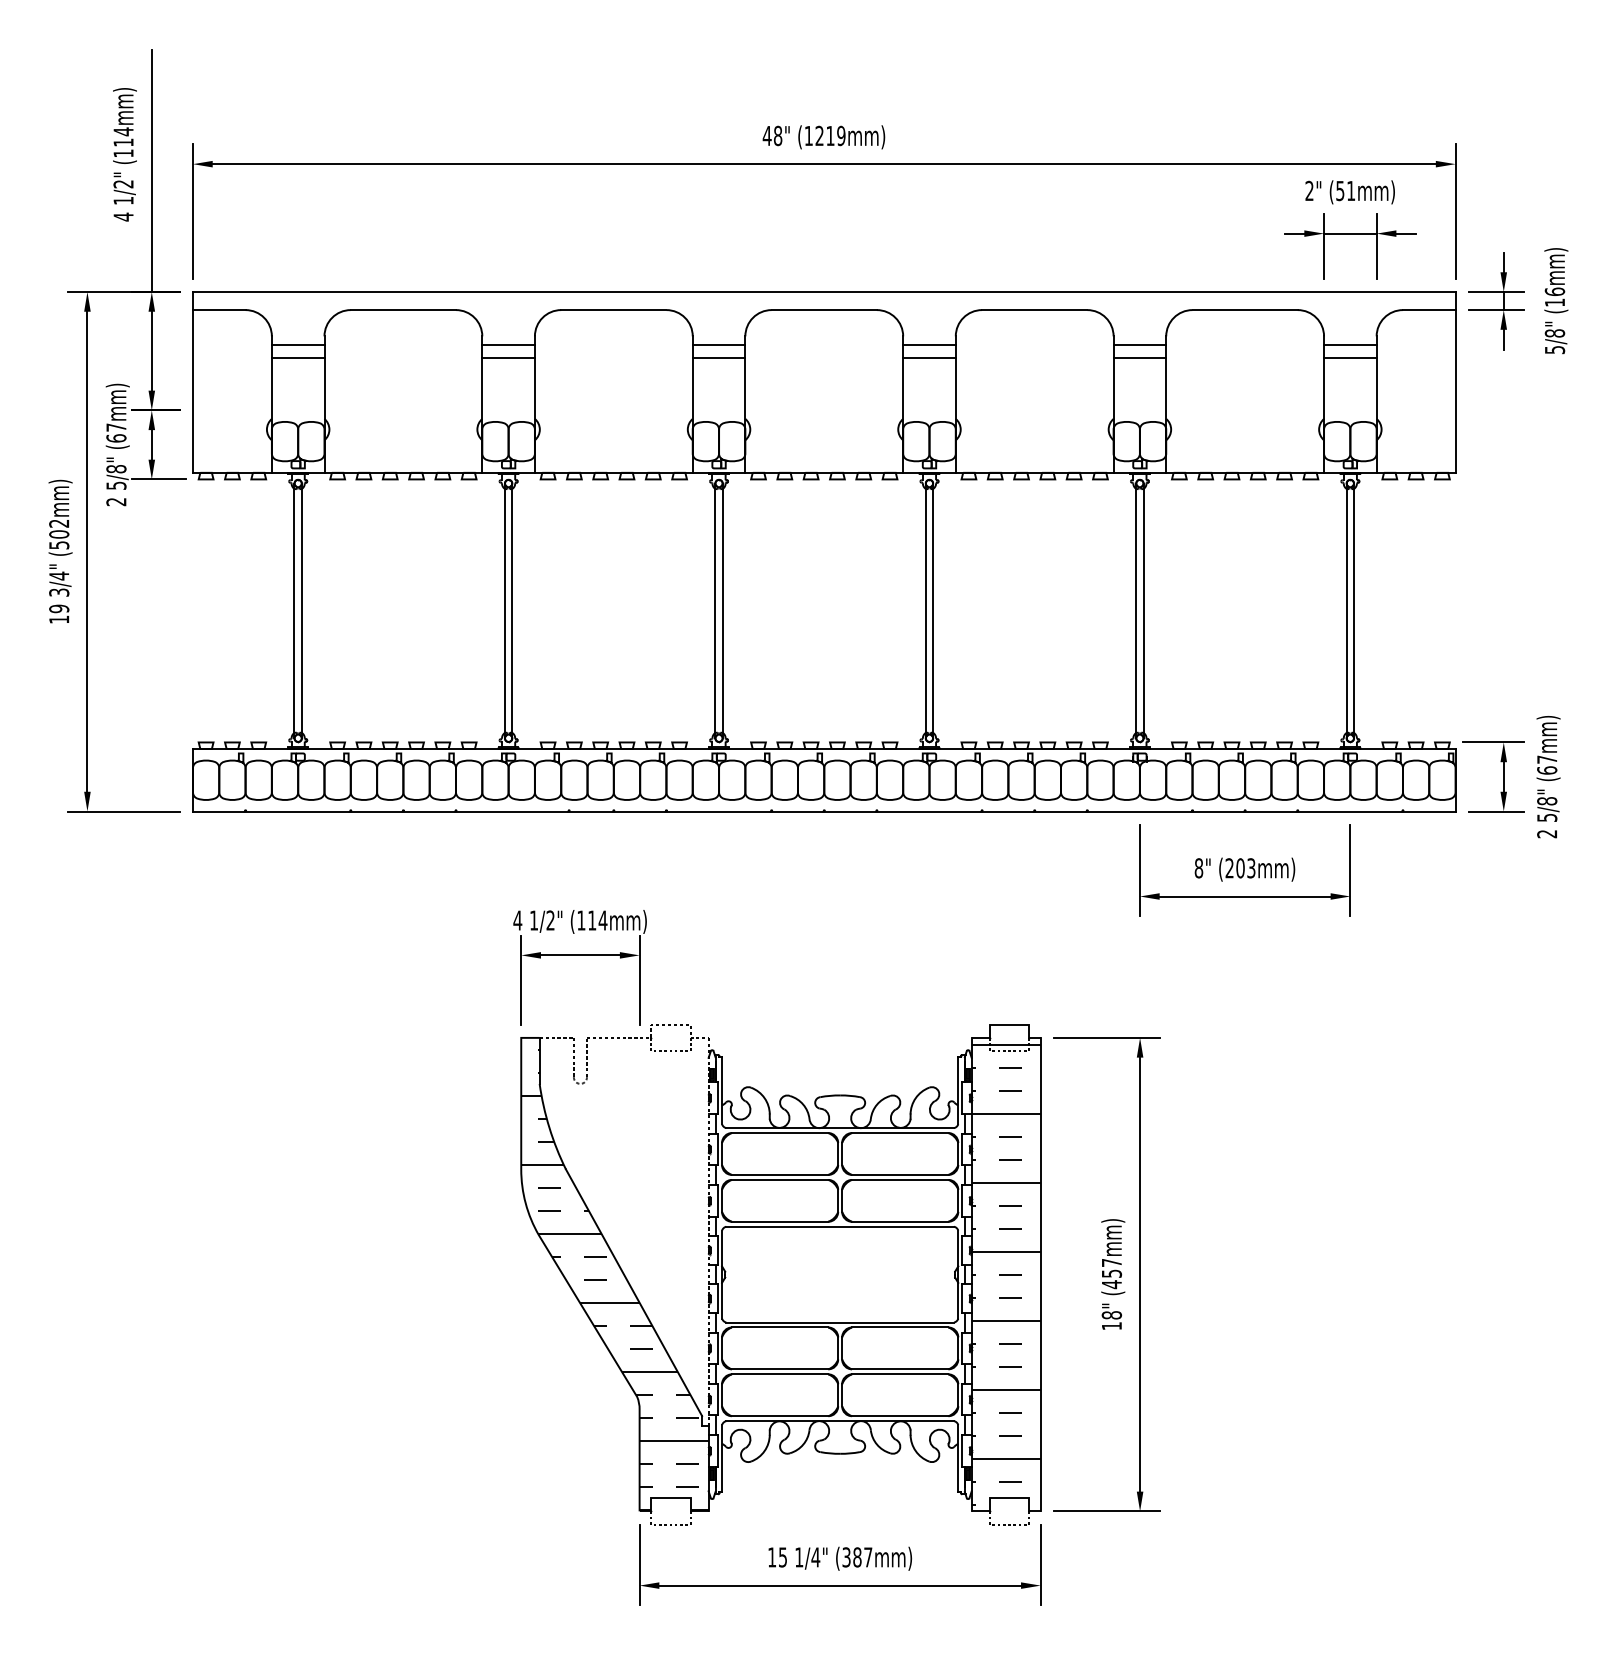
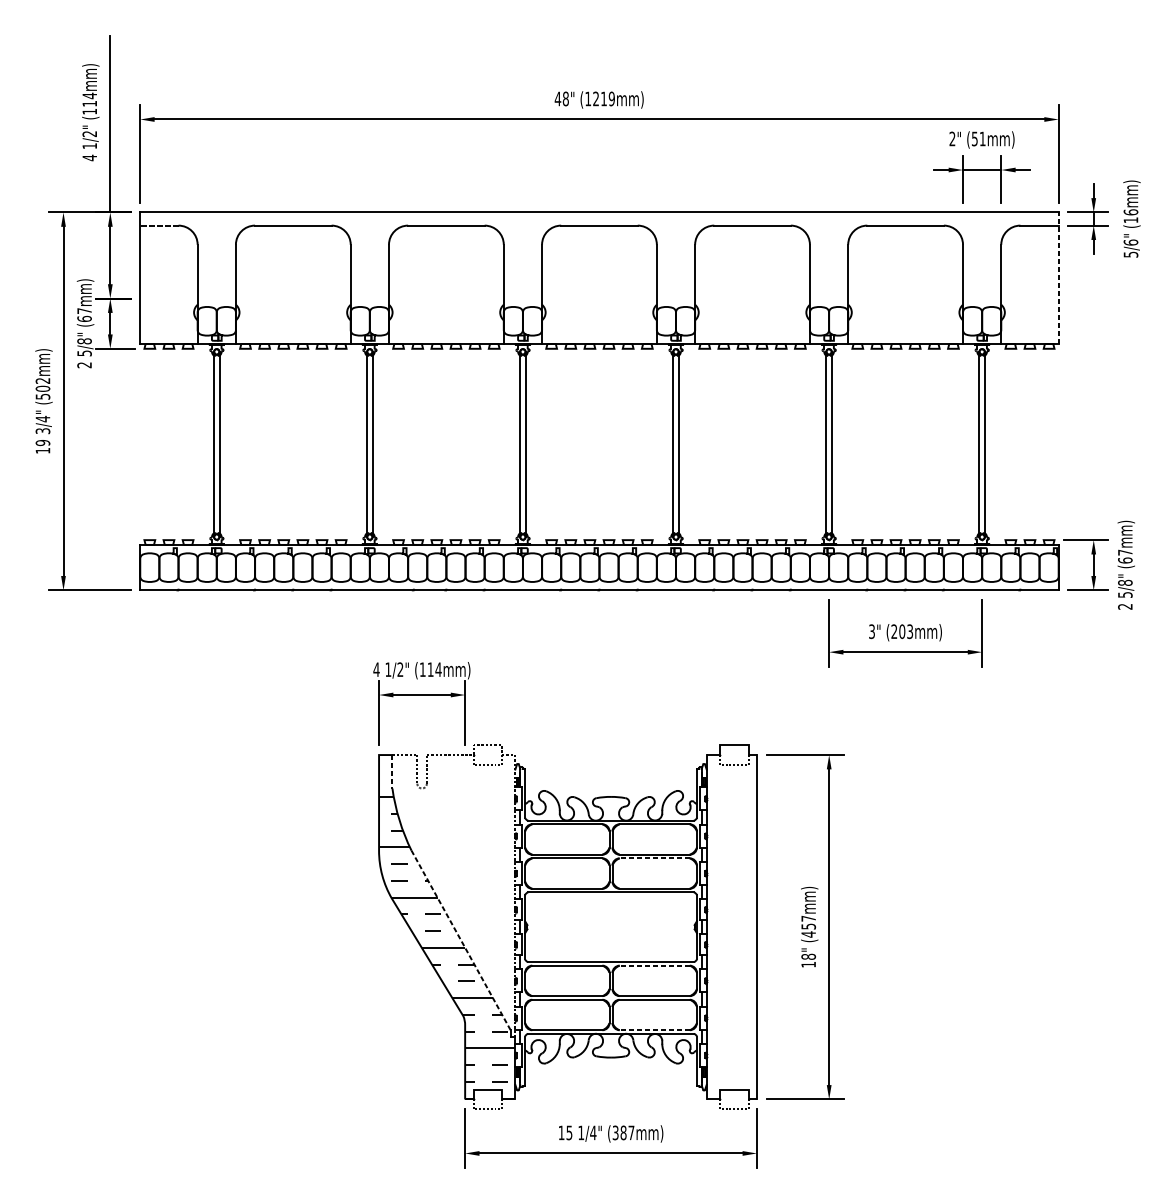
line: (218, 310) -> (158, 225), solid -> dashed
text: (1554, 333) -> (1130, 242), 5/8" -> 5/6"
line: (297, 344) -> (216, 250), removed
line: (508, 344) -> (369, 250), removed
line: (718, 344) -> (522, 250), removed
line: (929, 344) -> (676, 250), removed
line: (1139, 344) -> (828, 250), removed
line: (1350, 344) -> (982, 250), removed
line: (297, 357) -> (216, 260), removed
line: (508, 357) -> (369, 260), removed
line: (718, 357) -> (522, 260), removed
line: (929, 357) -> (676, 260), removed
line: (1139, 357) -> (828, 260), removed
line: (1350, 357) -> (982, 260), removed
line: (1455, 381) -> (1058, 277), solid -> dashed
text: (1198, 868) -> (871, 631), 8" -> 3"
line: (539, 1061) -> (392, 772), solid -> dashed
line: (899, 1179) -> (654, 858), solid -> dashed
hatch: (1005, 1274) -> (731, 927), removed
line: (634, 1292) -> (461, 940), solid -> dashed
line: (899, 1327) -> (654, 965), solid -> dashed
line: (899, 1416) -> (654, 1030), solid -> dashed

